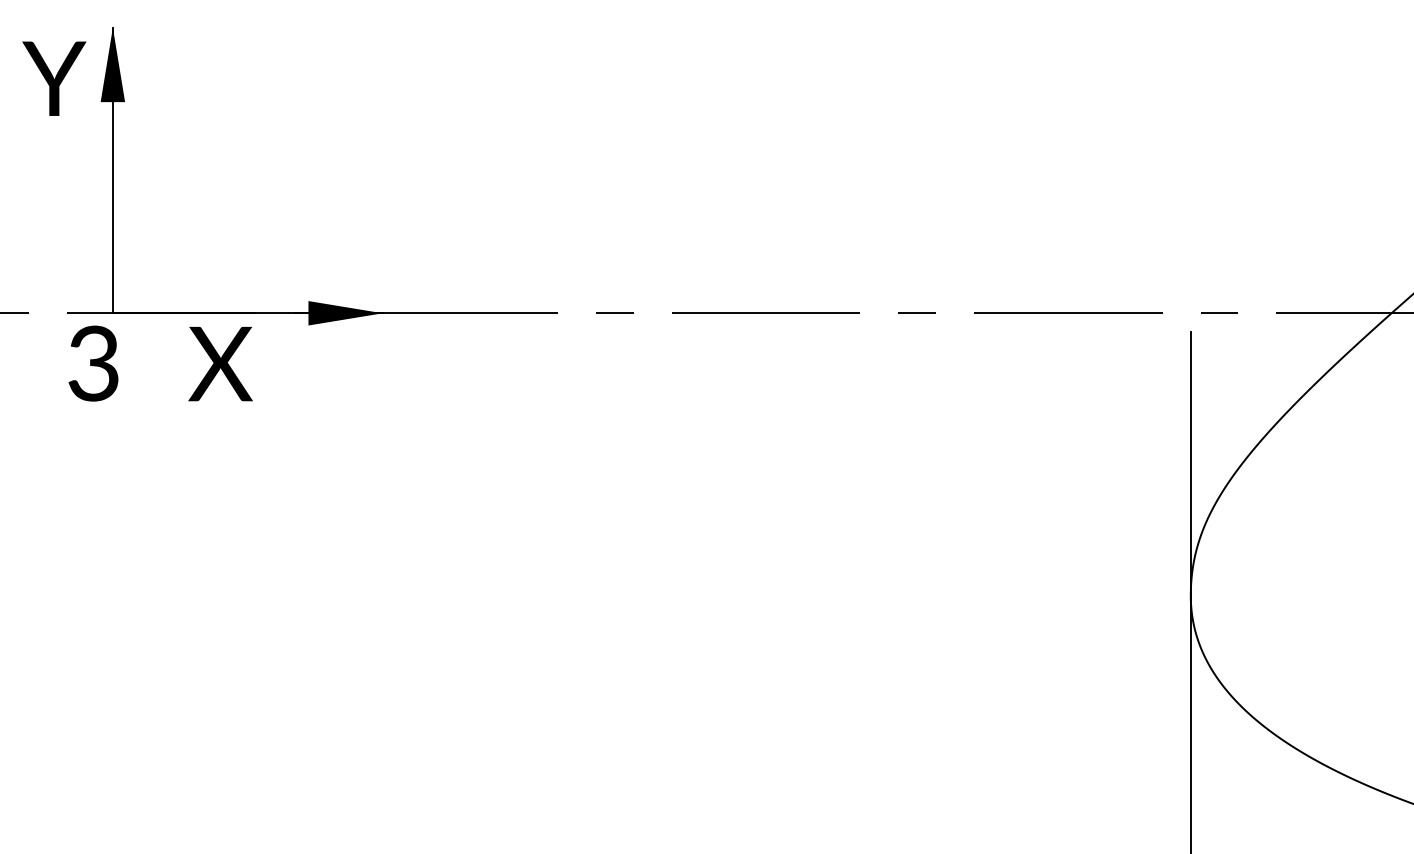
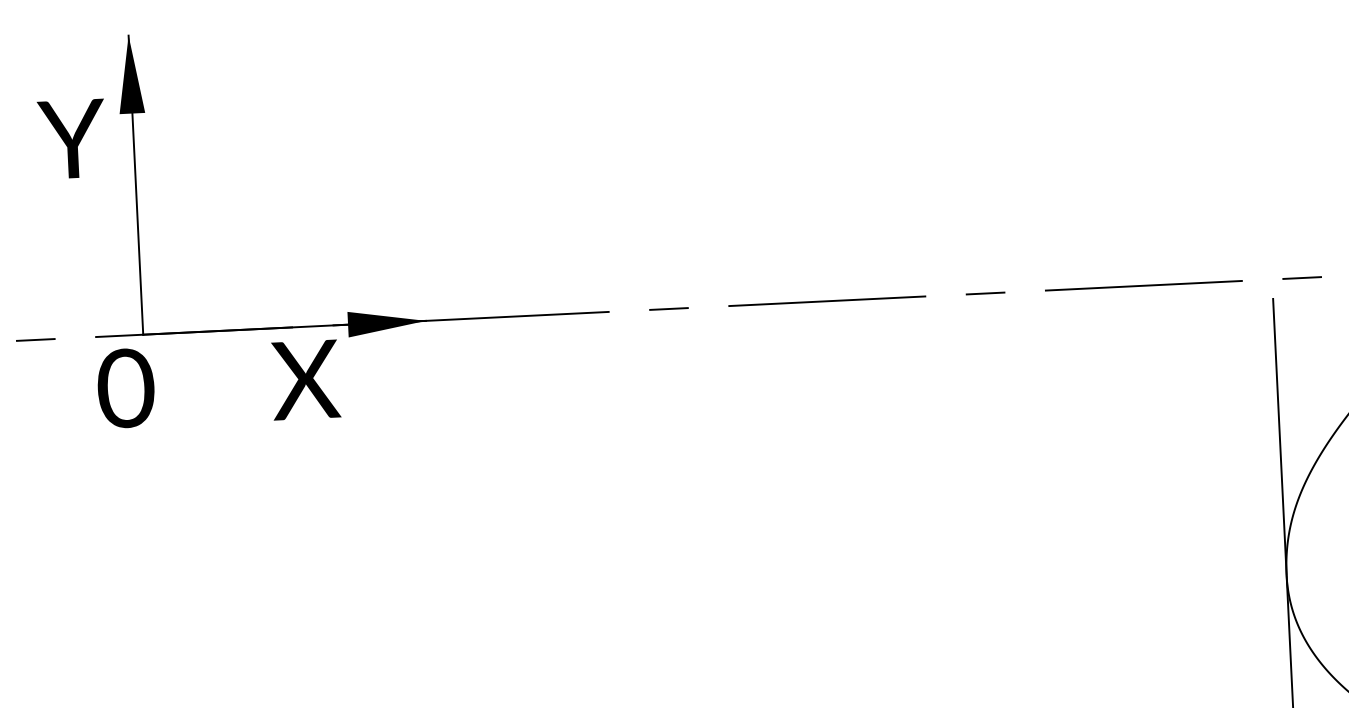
text: (54, 78) -> (72, 138), moved
text: (94, 363) -> (126, 388), 3 -> 0
text: (220, 363) -> (305, 379), moved

